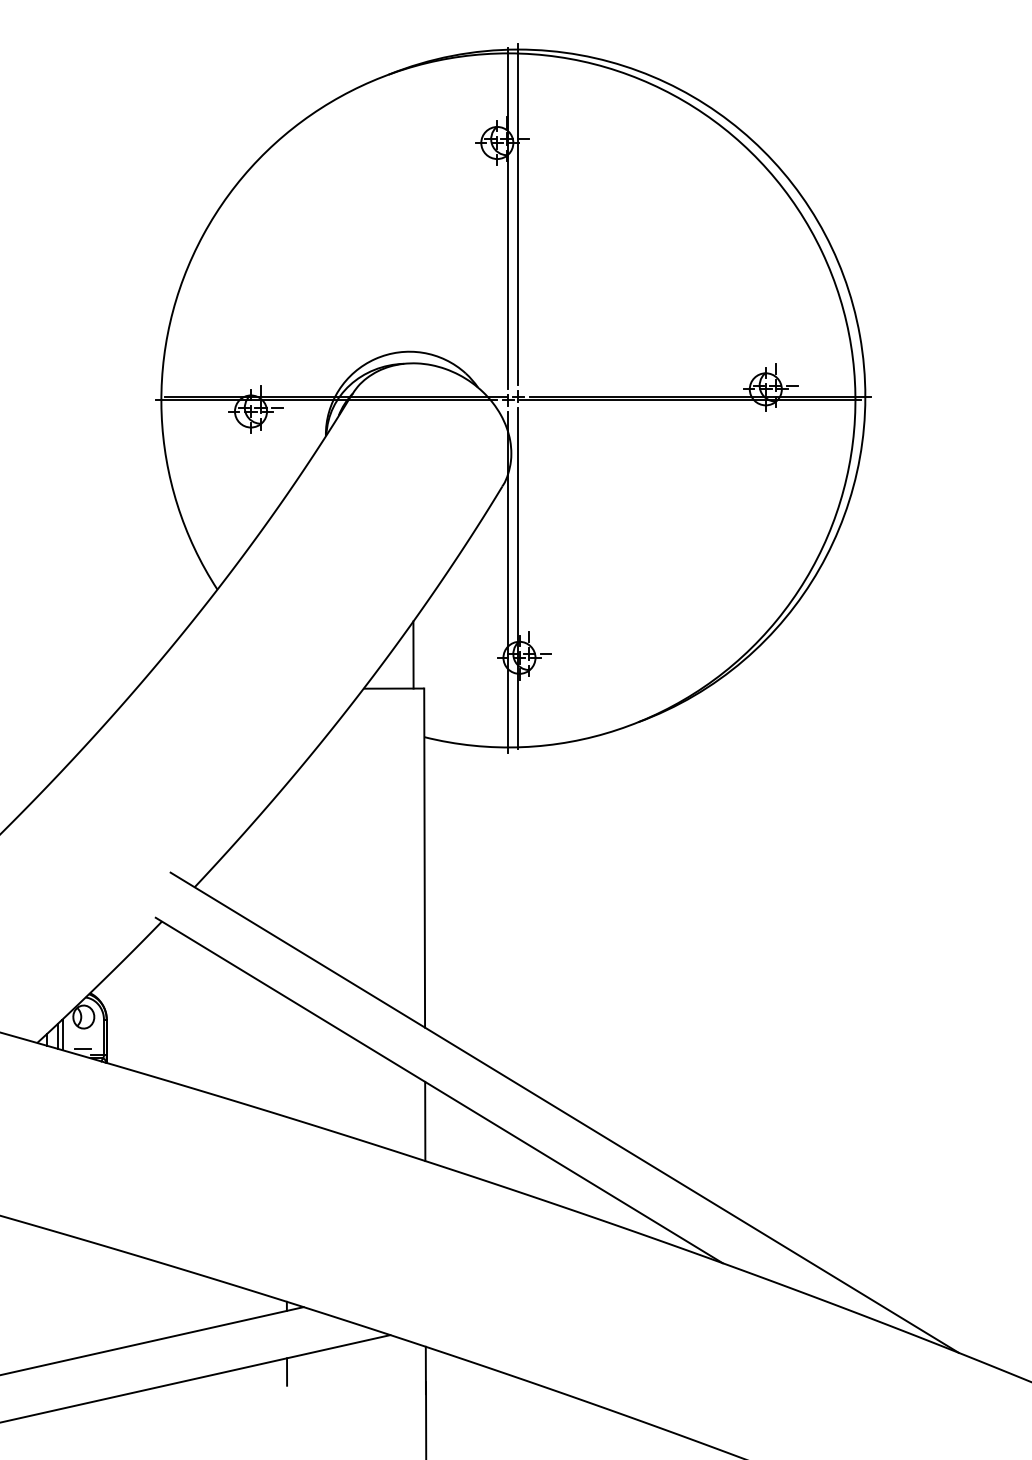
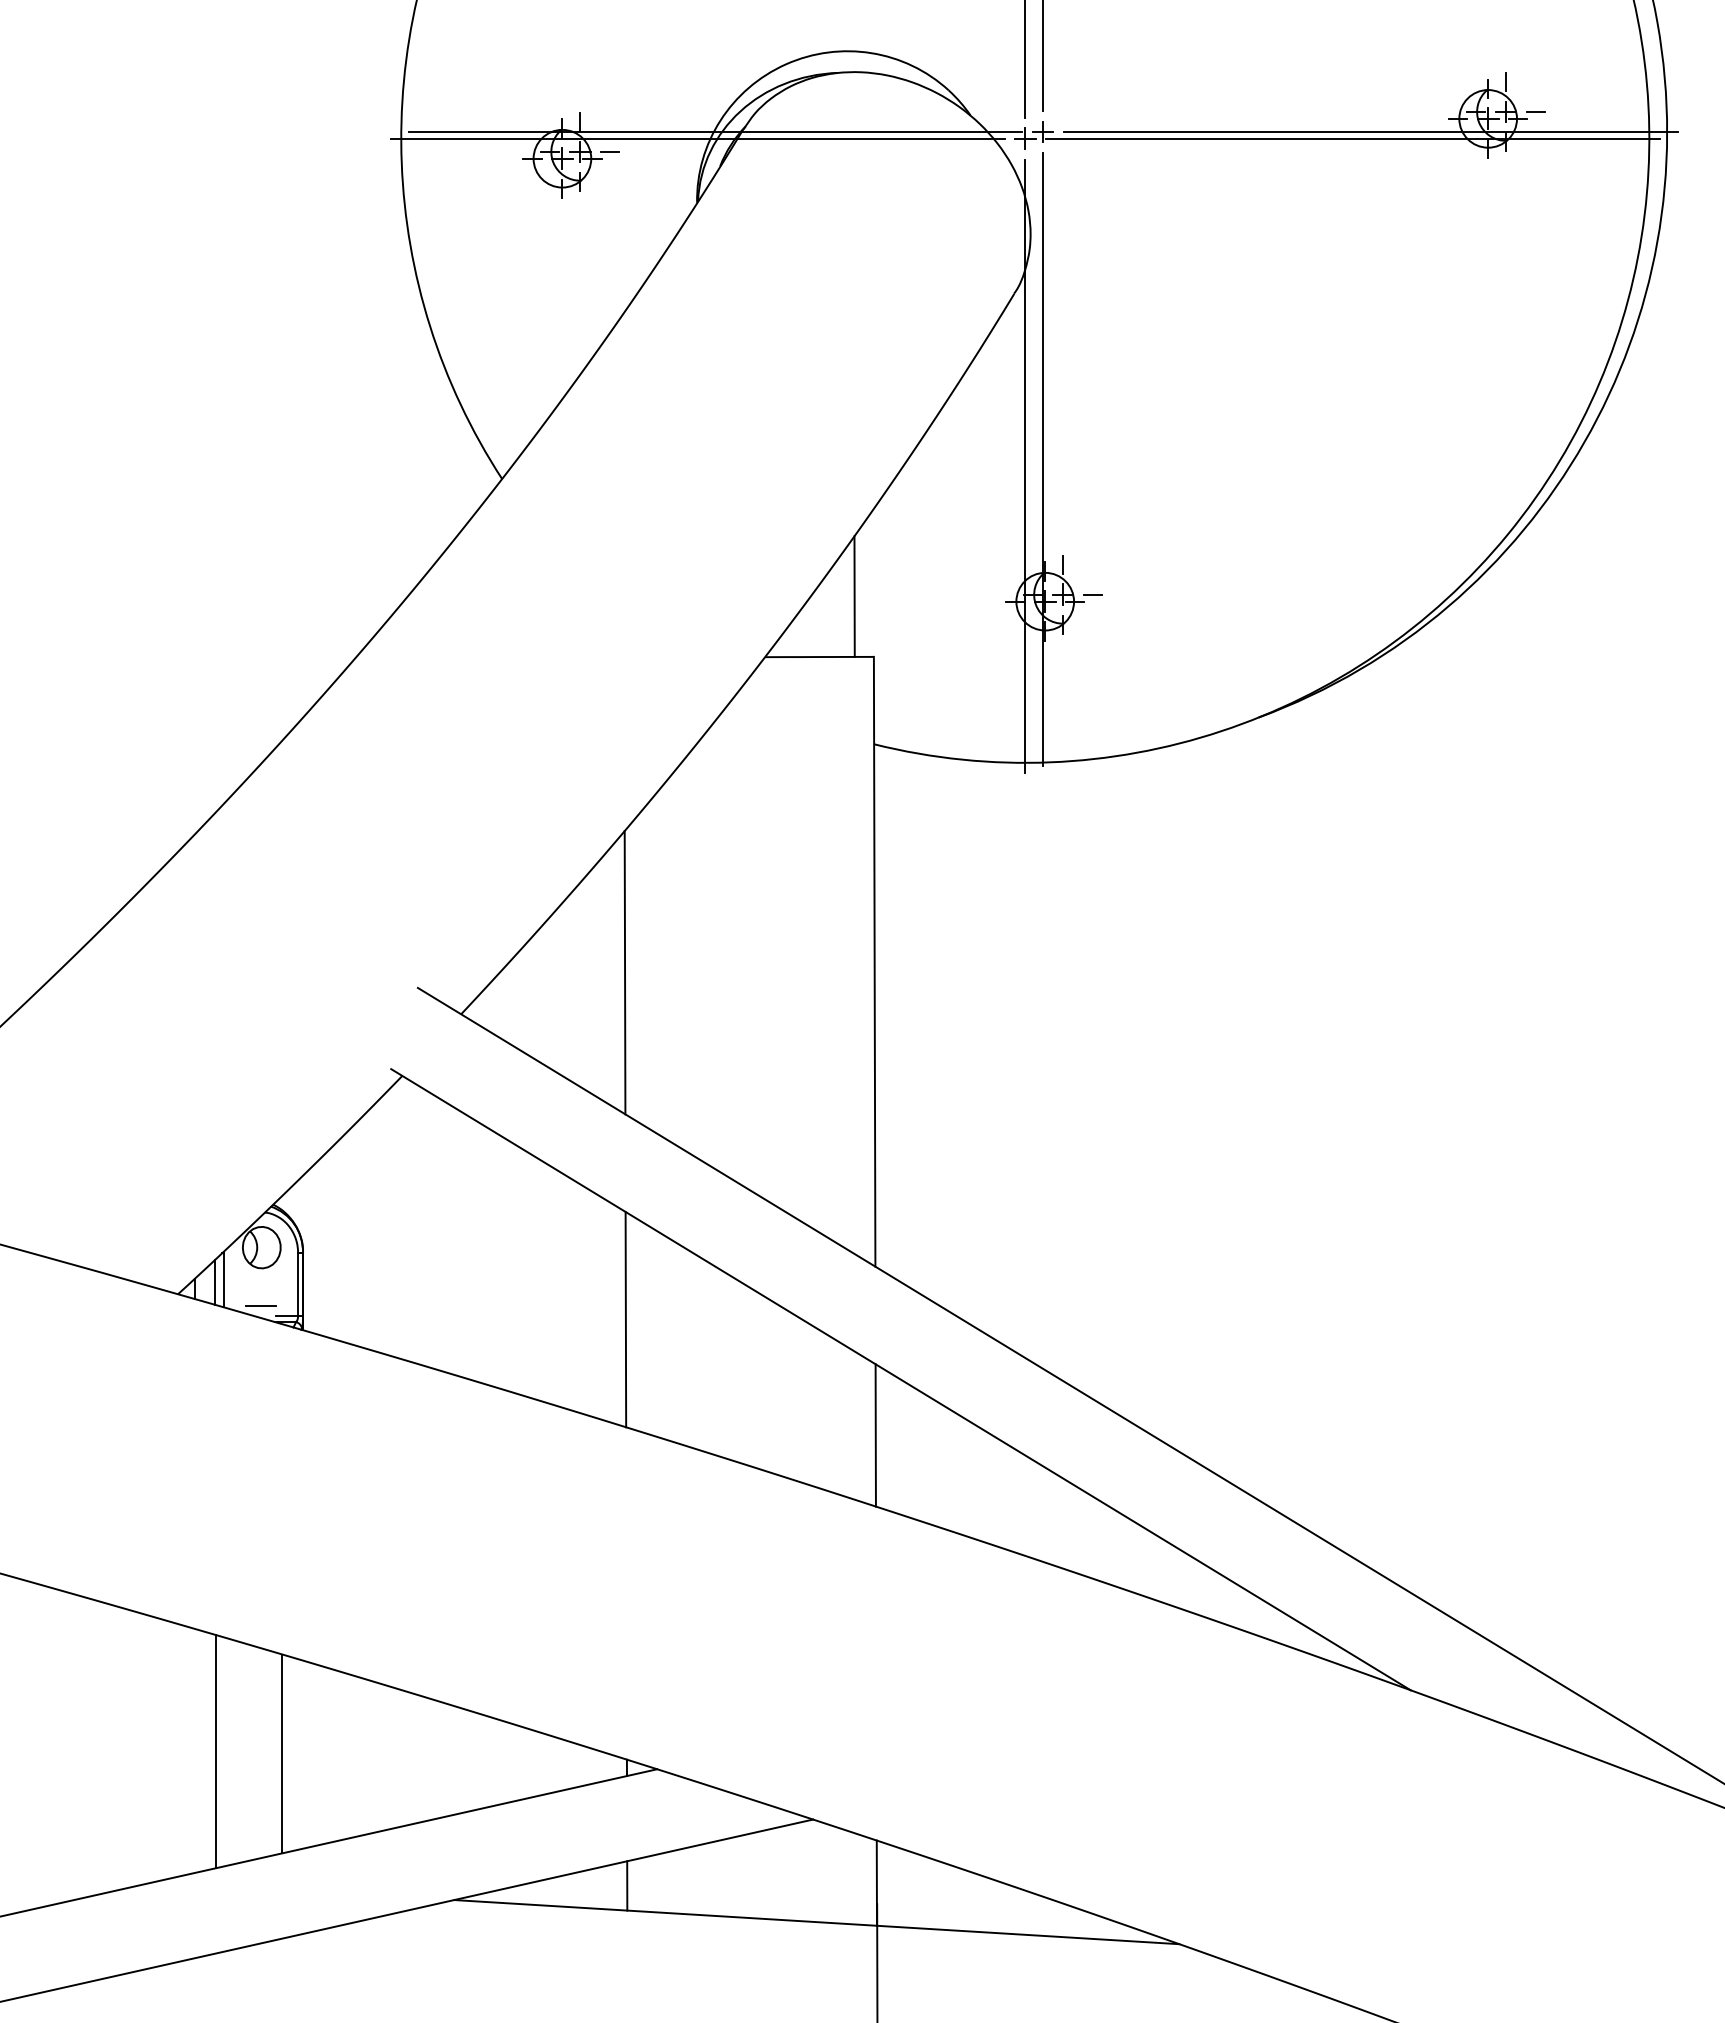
line: (285, 863) -> (624, 971), added
line: (286, 1056) -> (626, 1318), added
line: (58, 1297) -> (216, 1751), added
line: (95, 1298) -> (282, 1753), added
line: (392, 1391) -> (816, 1920), added

